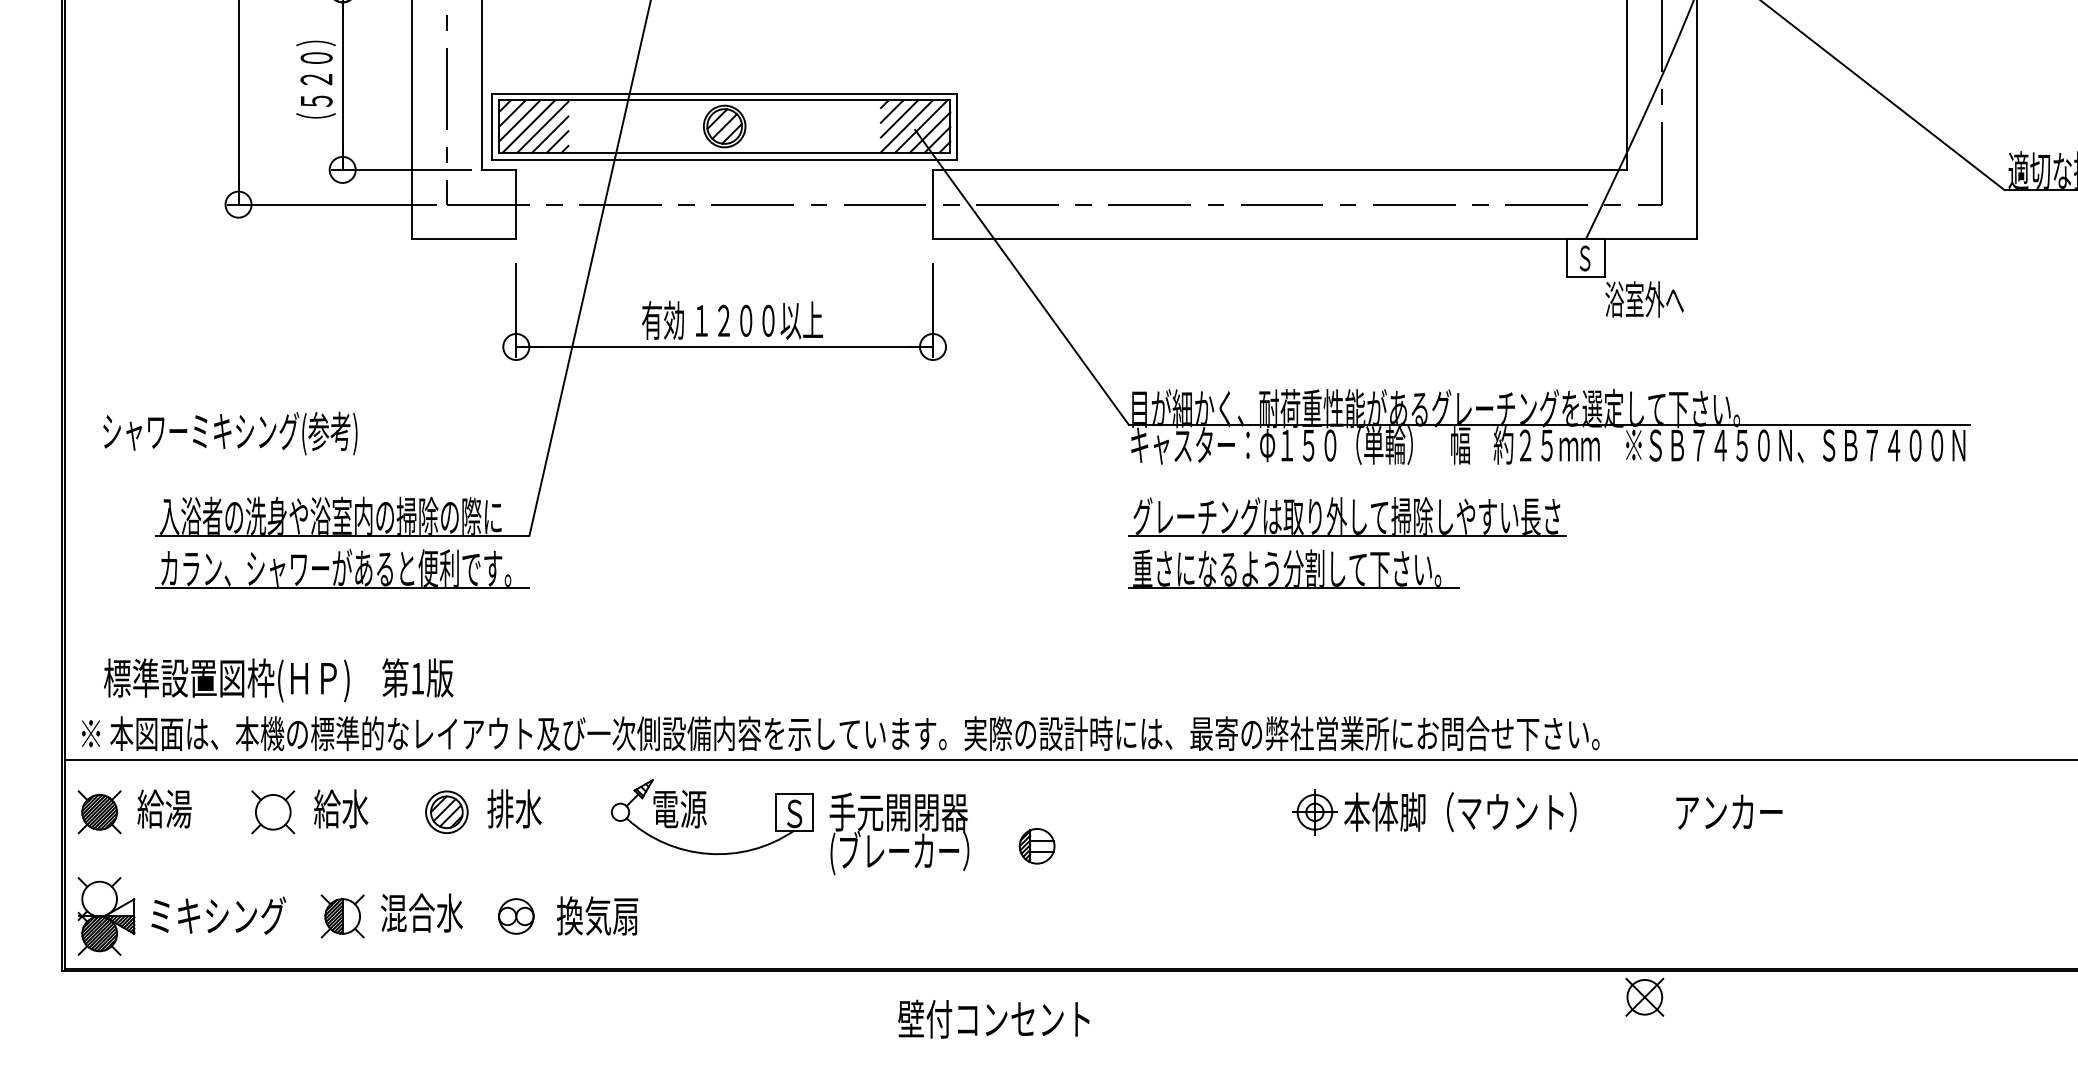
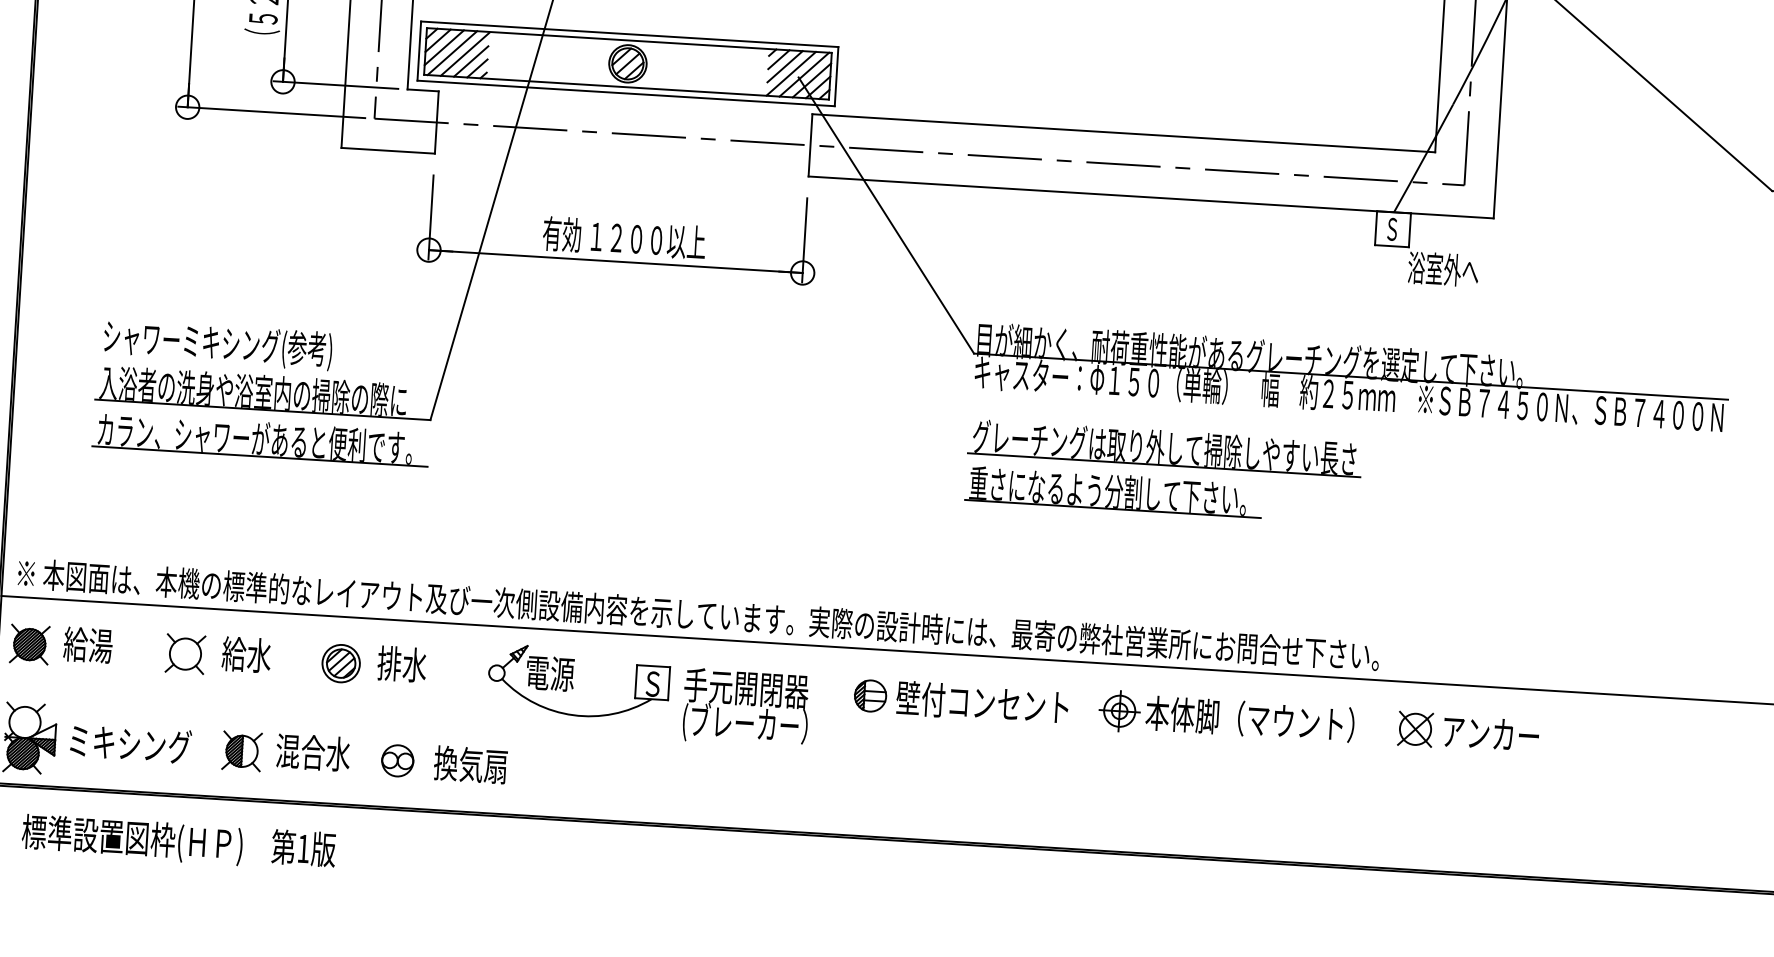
text: (230, 433) -> (218, 344), moved
text: (278, 680) -> (178, 842), moved
part: (1036, 846) -> (869, 696), moved
part: (1644, 996) -> (1415, 728), moved
text: (993, 1018) -> (982, 702), moved

